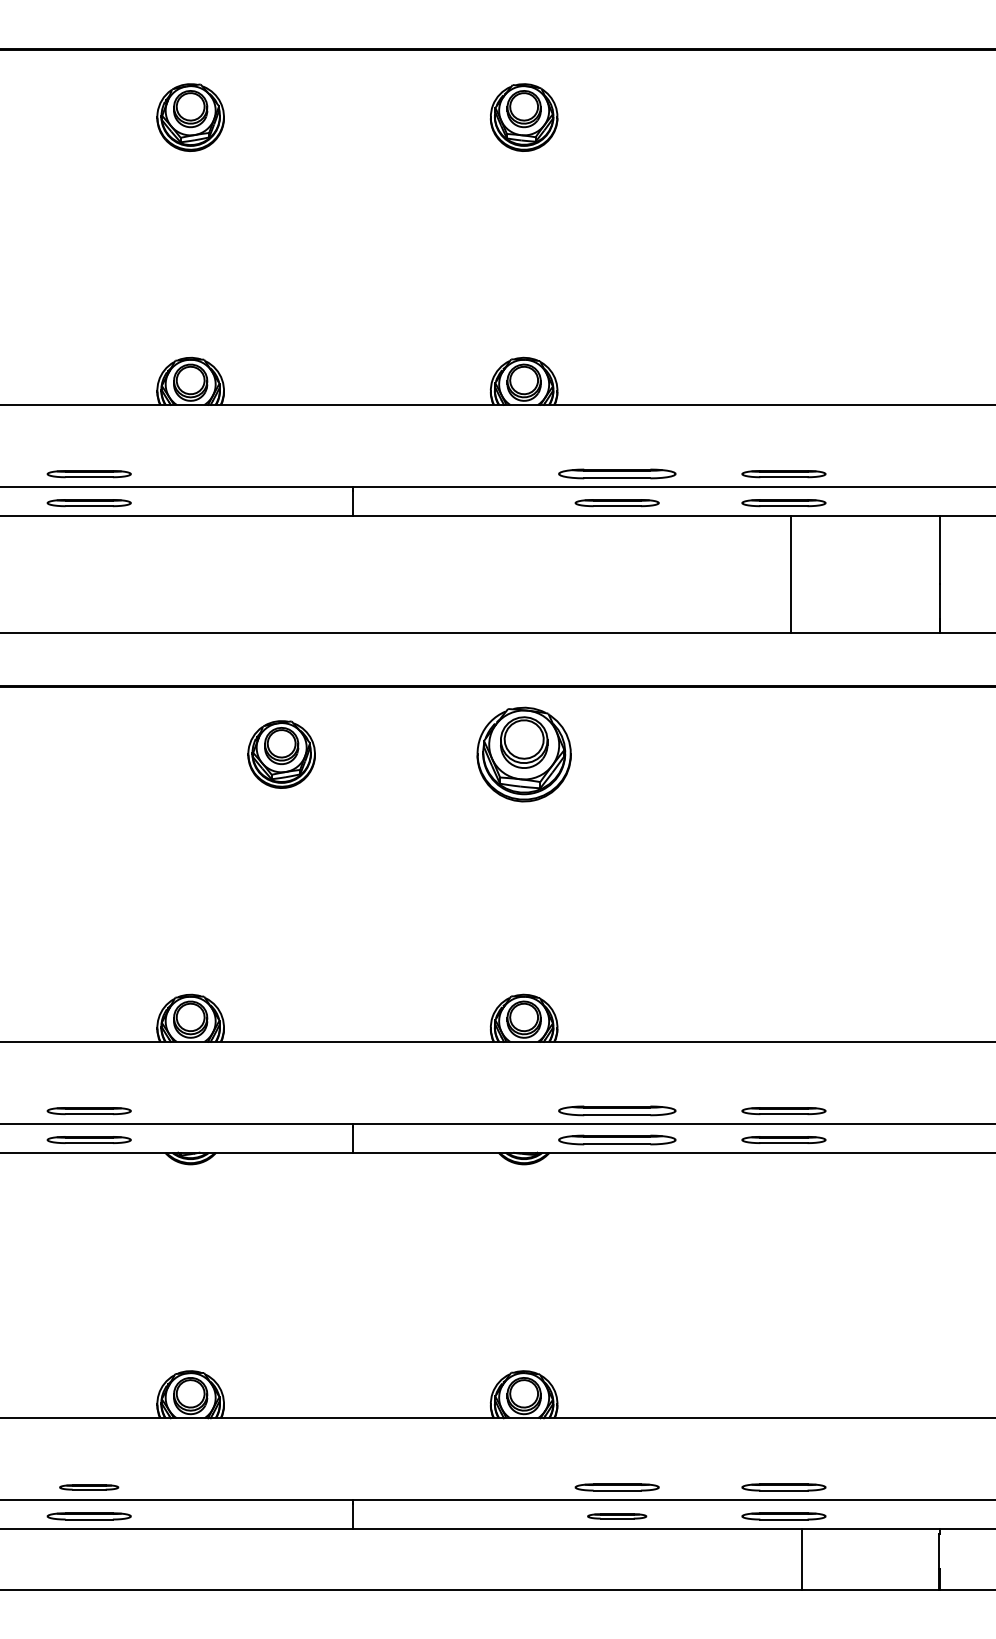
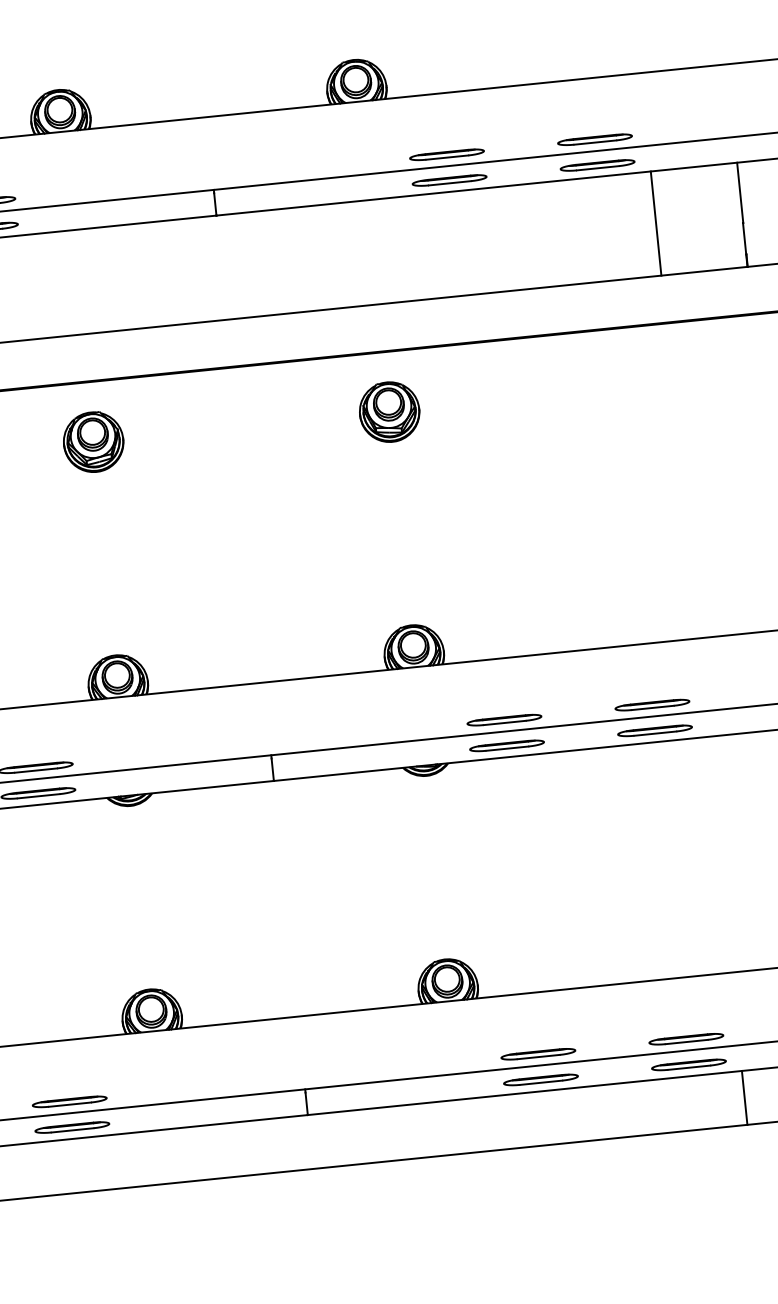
part: (616, 474) -> (446, 155), size x0.71
line: (790, 574) -> (656, 223), moved
part: (281, 754) -> (93, 442), moved
part: (523, 754) -> (389, 412), size x0.71
part: (616, 1111) -> (503, 720), size x0.71
part: (616, 1139) -> (506, 745), size x0.71
part: (88, 1487) -> (69, 1101), size x1.43
part: (616, 1516) -> (540, 1080), size x1.43
line: (802, 1559) -> (744, 1097), moved

